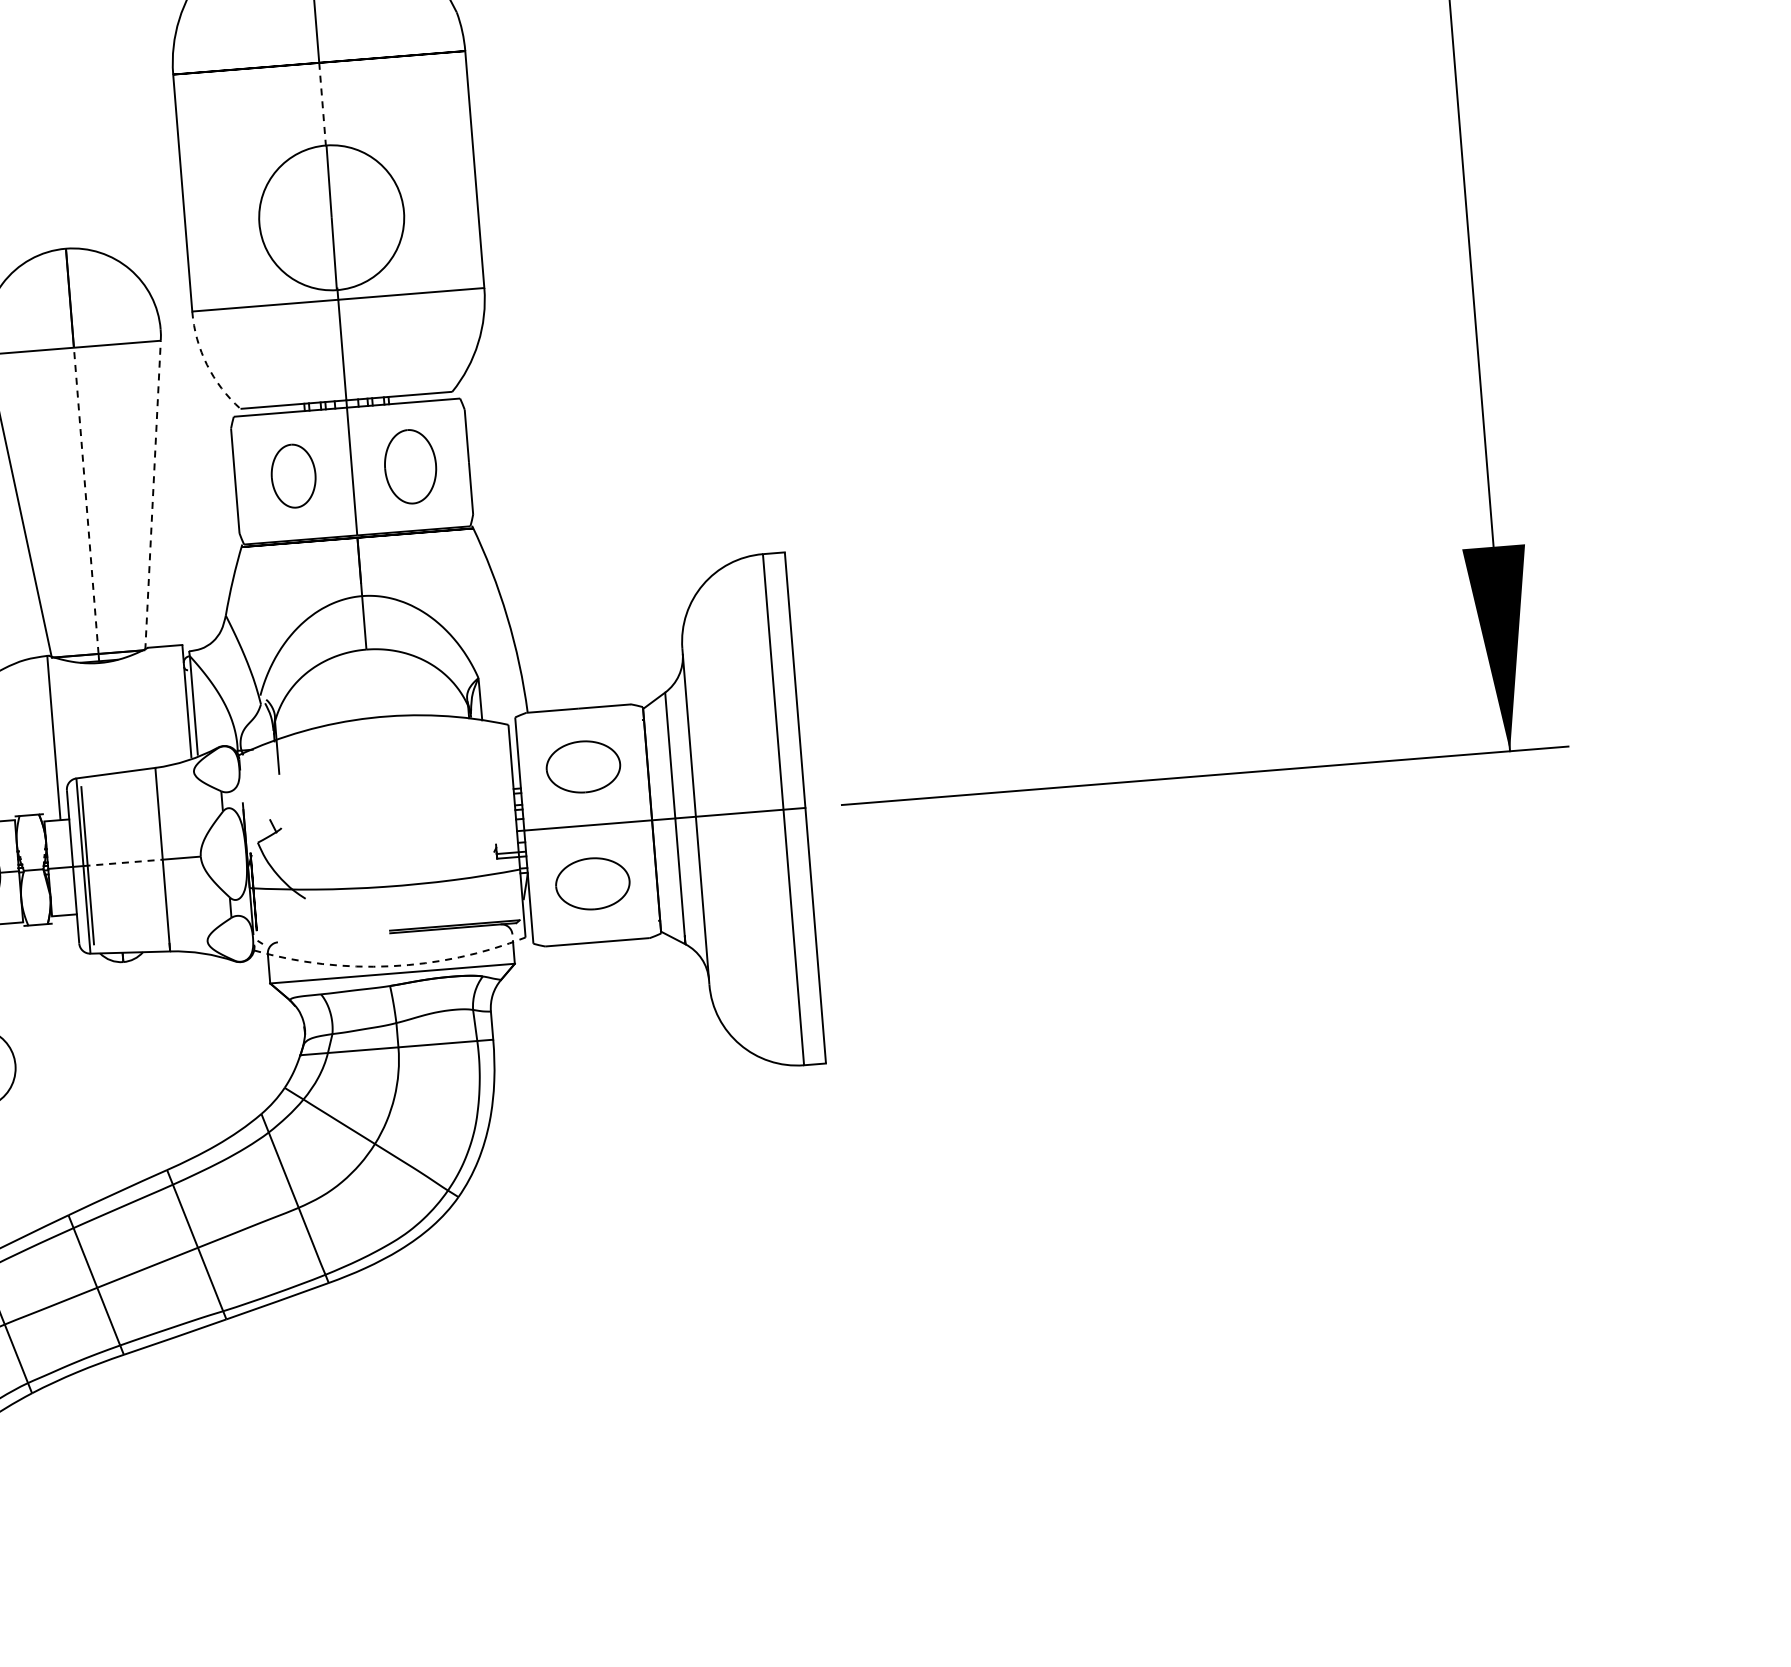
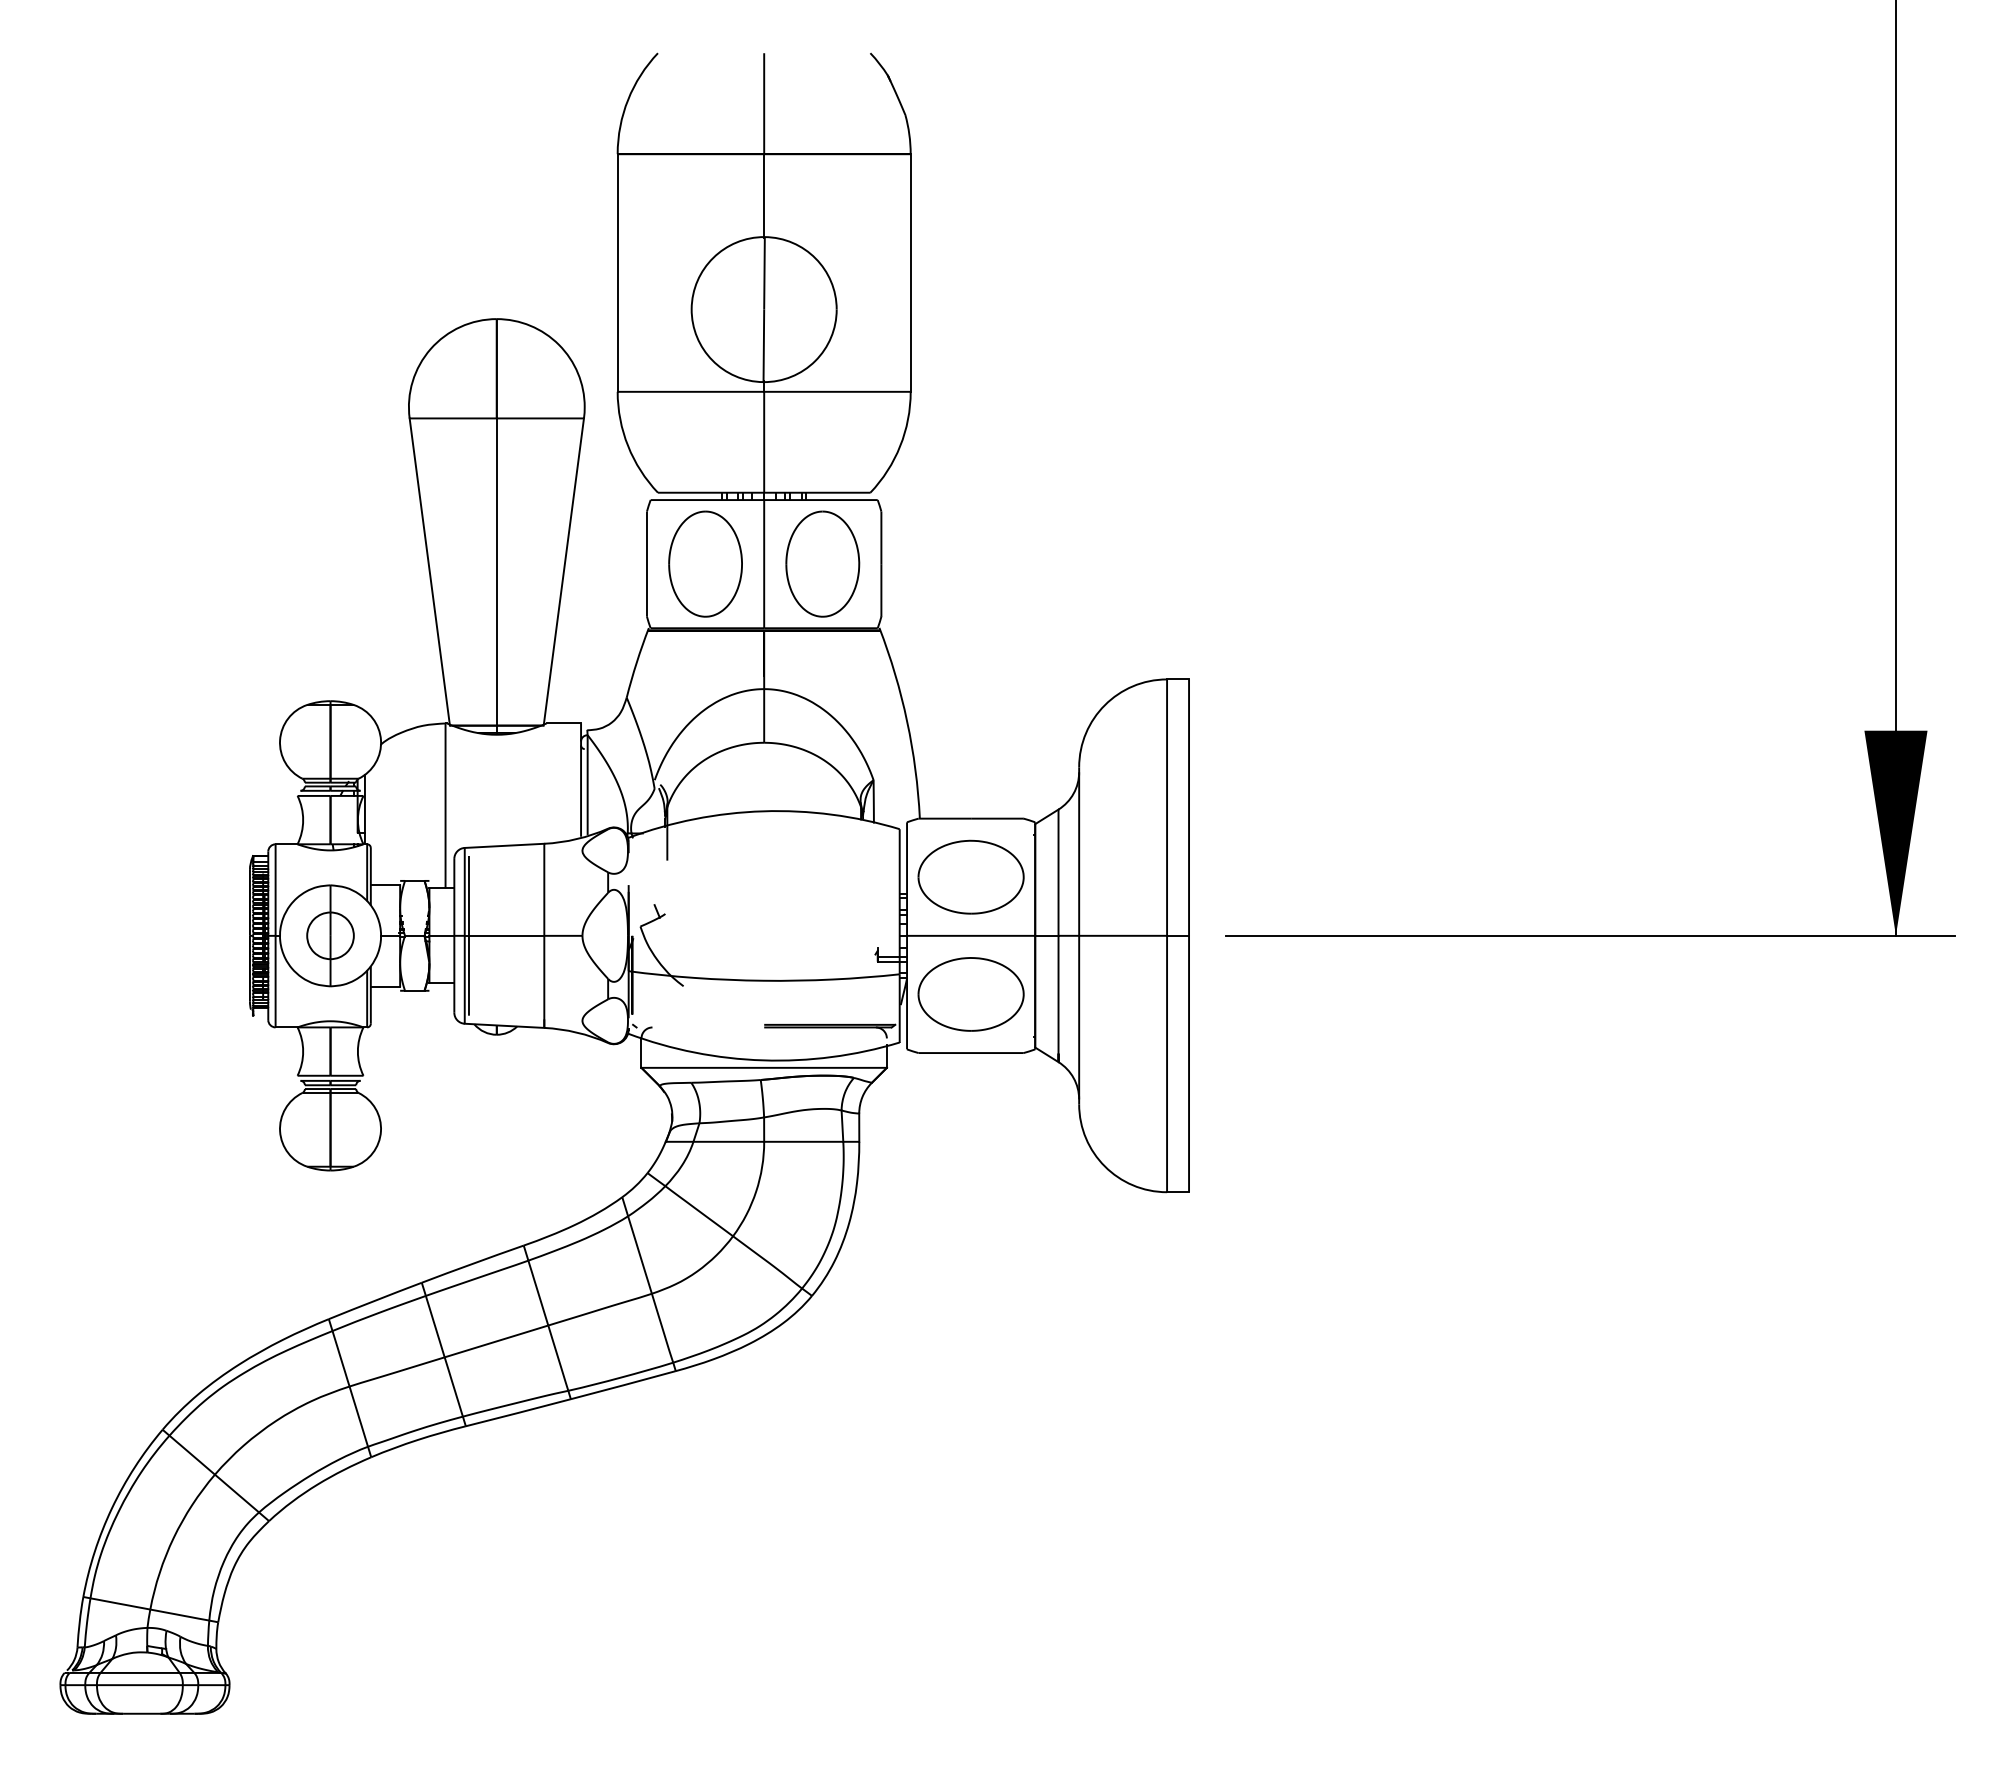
line: (322, 104) -> (764, 195), dashed -> solid
arc: (207, 365) -> (628, 446), dashed -> solid
part: (410, 466) -> (822, 563), size x1.43
part: (293, 475) -> (705, 563), size x1.67
line: (152, 495) -> (563, 572), dashed -> solid
line: (85, 501) -> (496, 572), dashed -> solid
part: (582, 766) -> (970, 876), size x1.43
line: (123, 862) -> (504, 935), dashed -> solid
part: (592, 883) -> (970, 994), size x1.43
arc: (391, 966) -> (763, 1060), dashed -> solid

